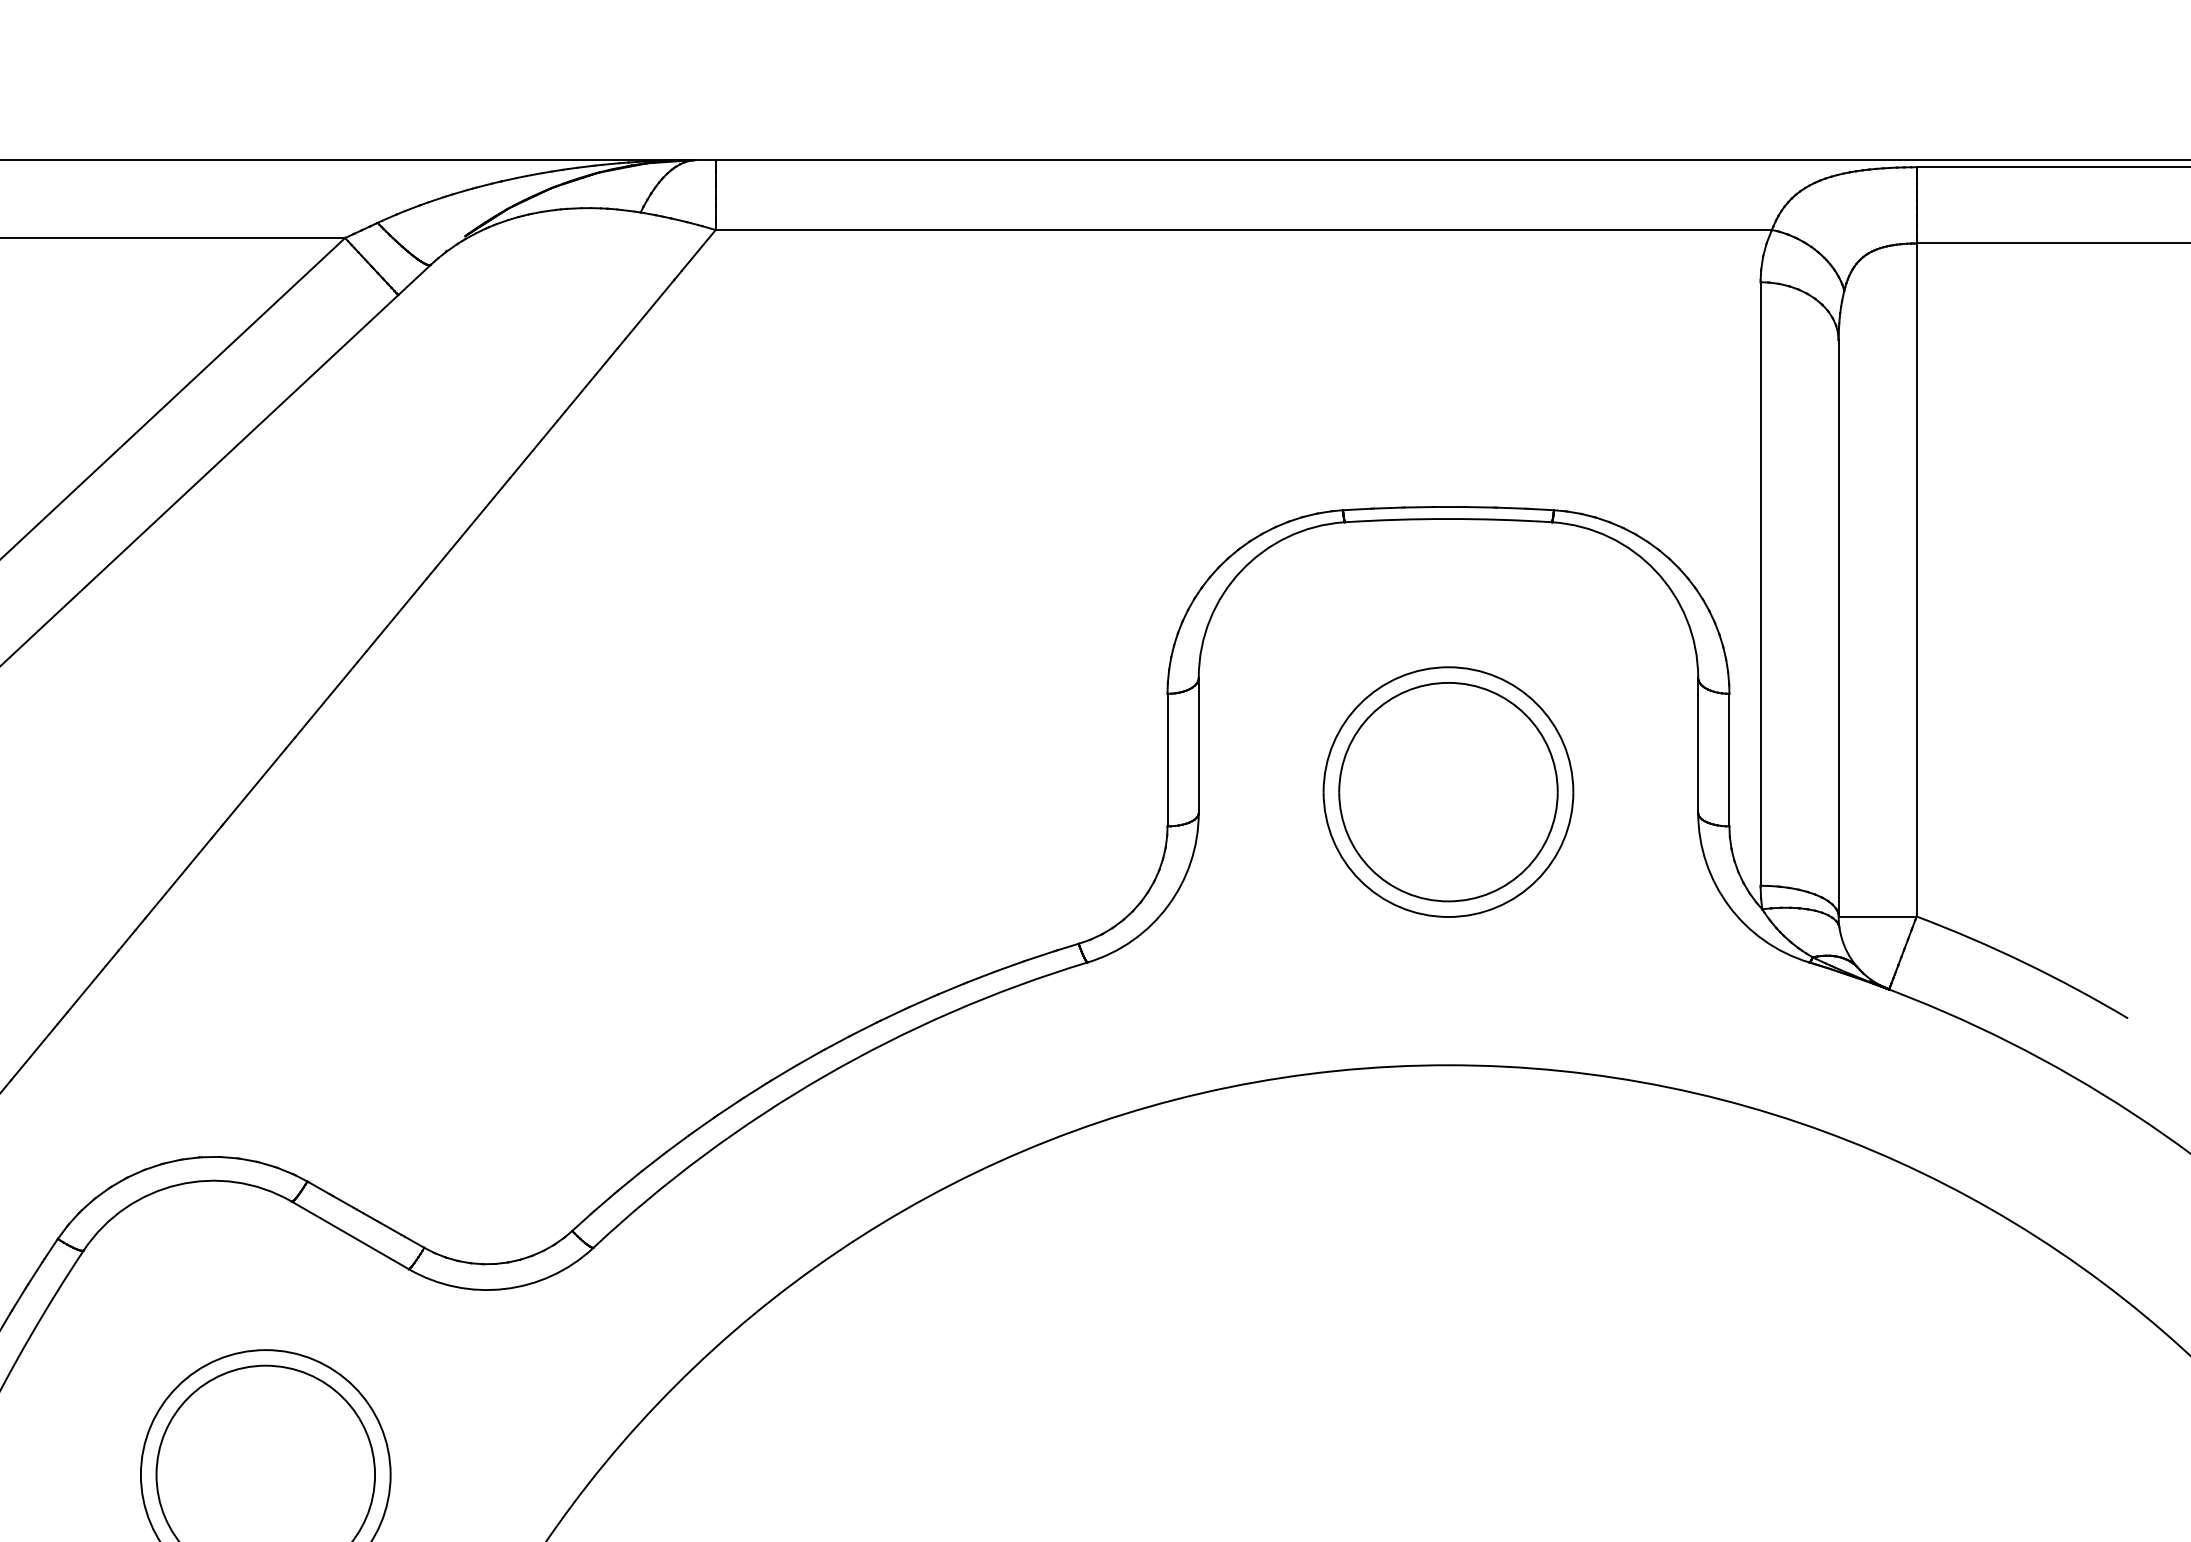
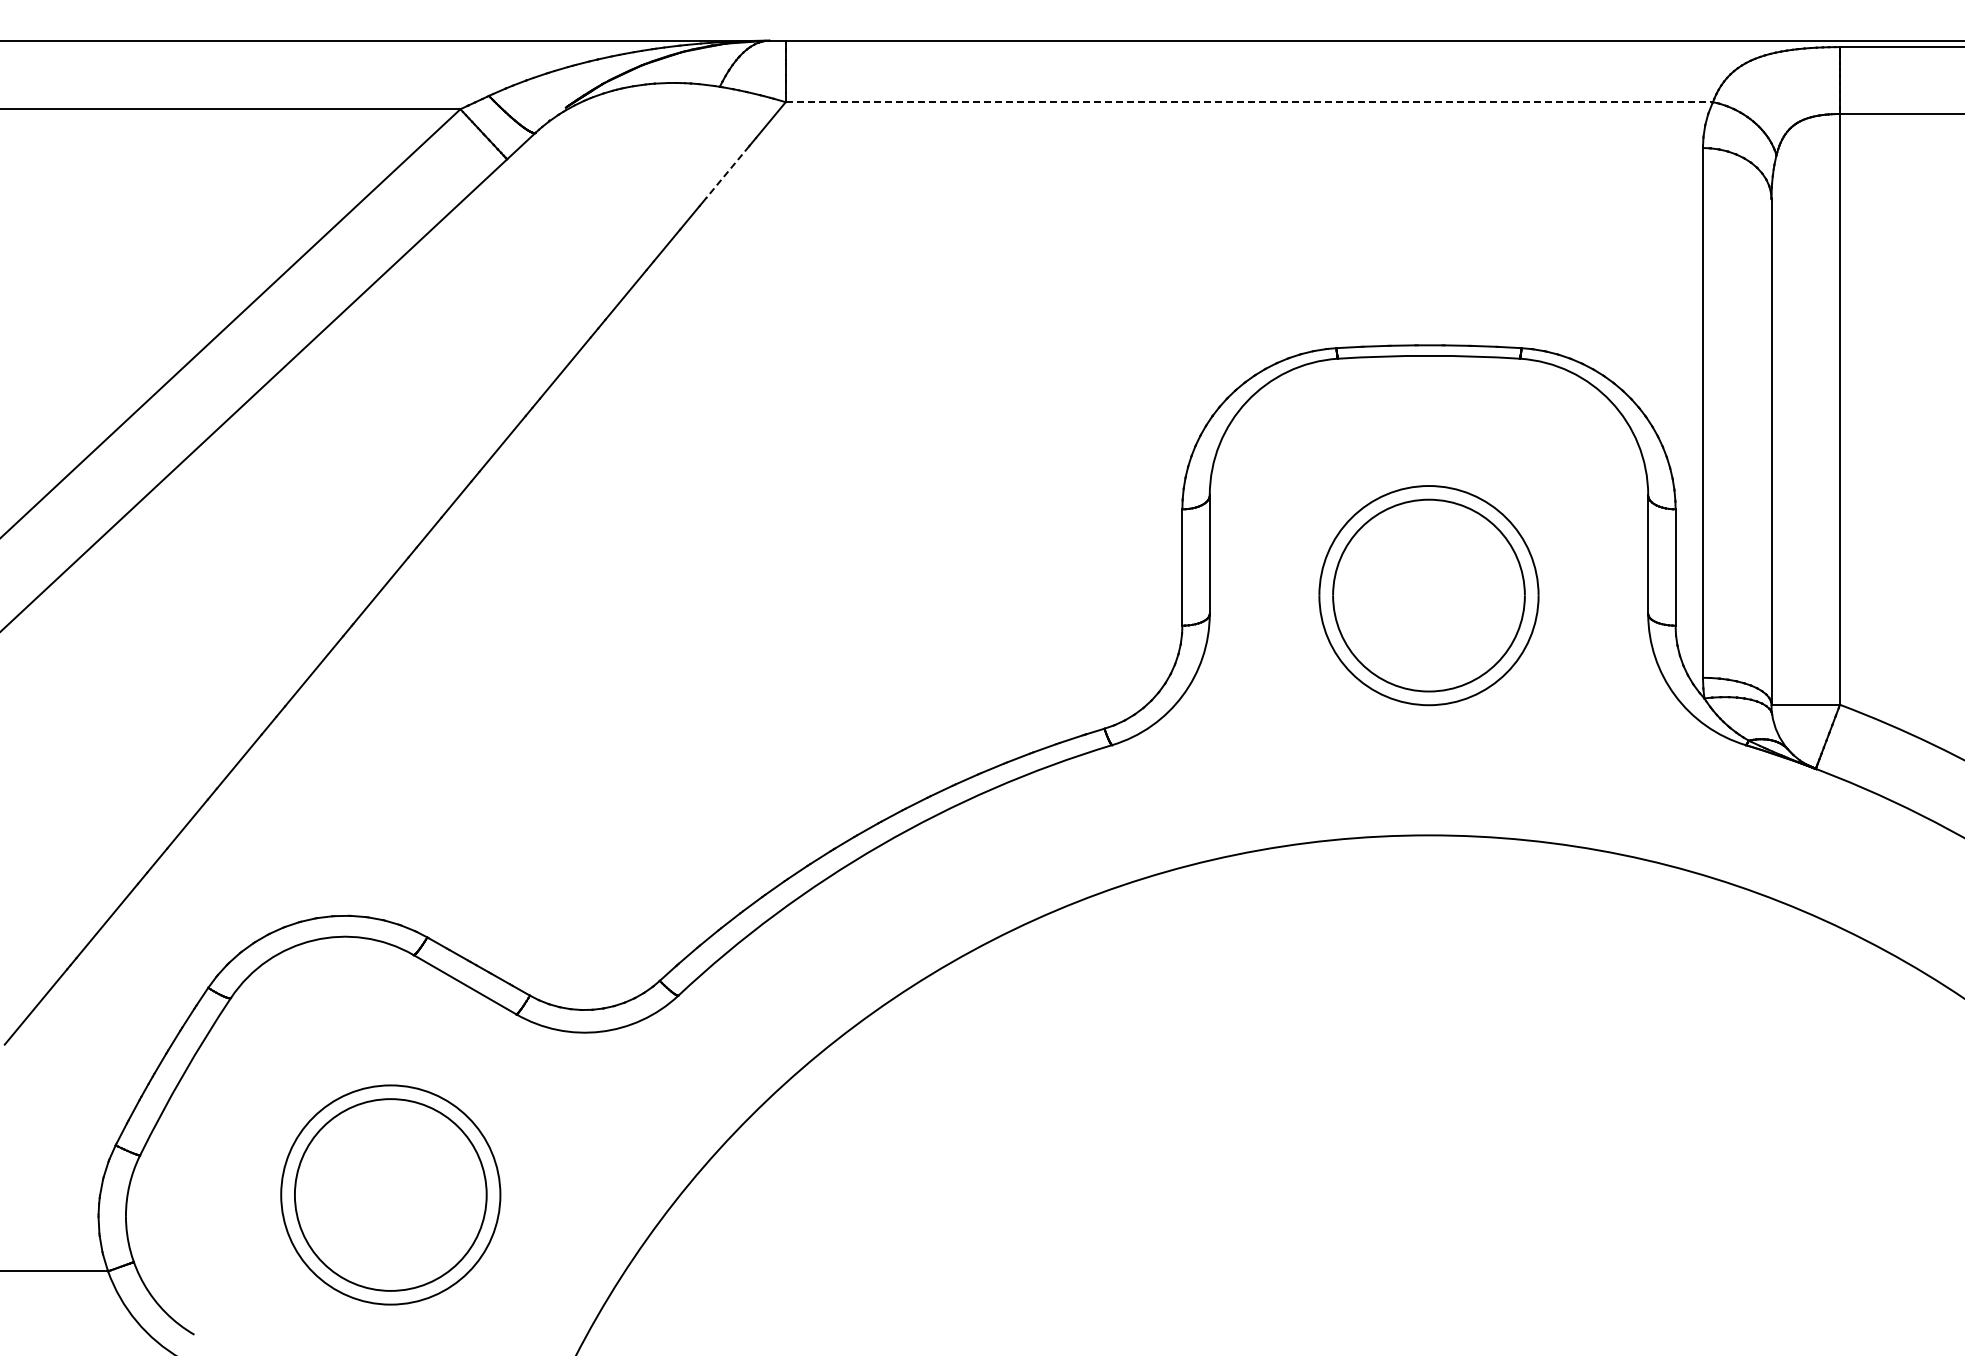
line: (1244, 230) -> (1249, 102), solid -> dashed
line: (649, 310) -> (727, 172), solid -> dashed

